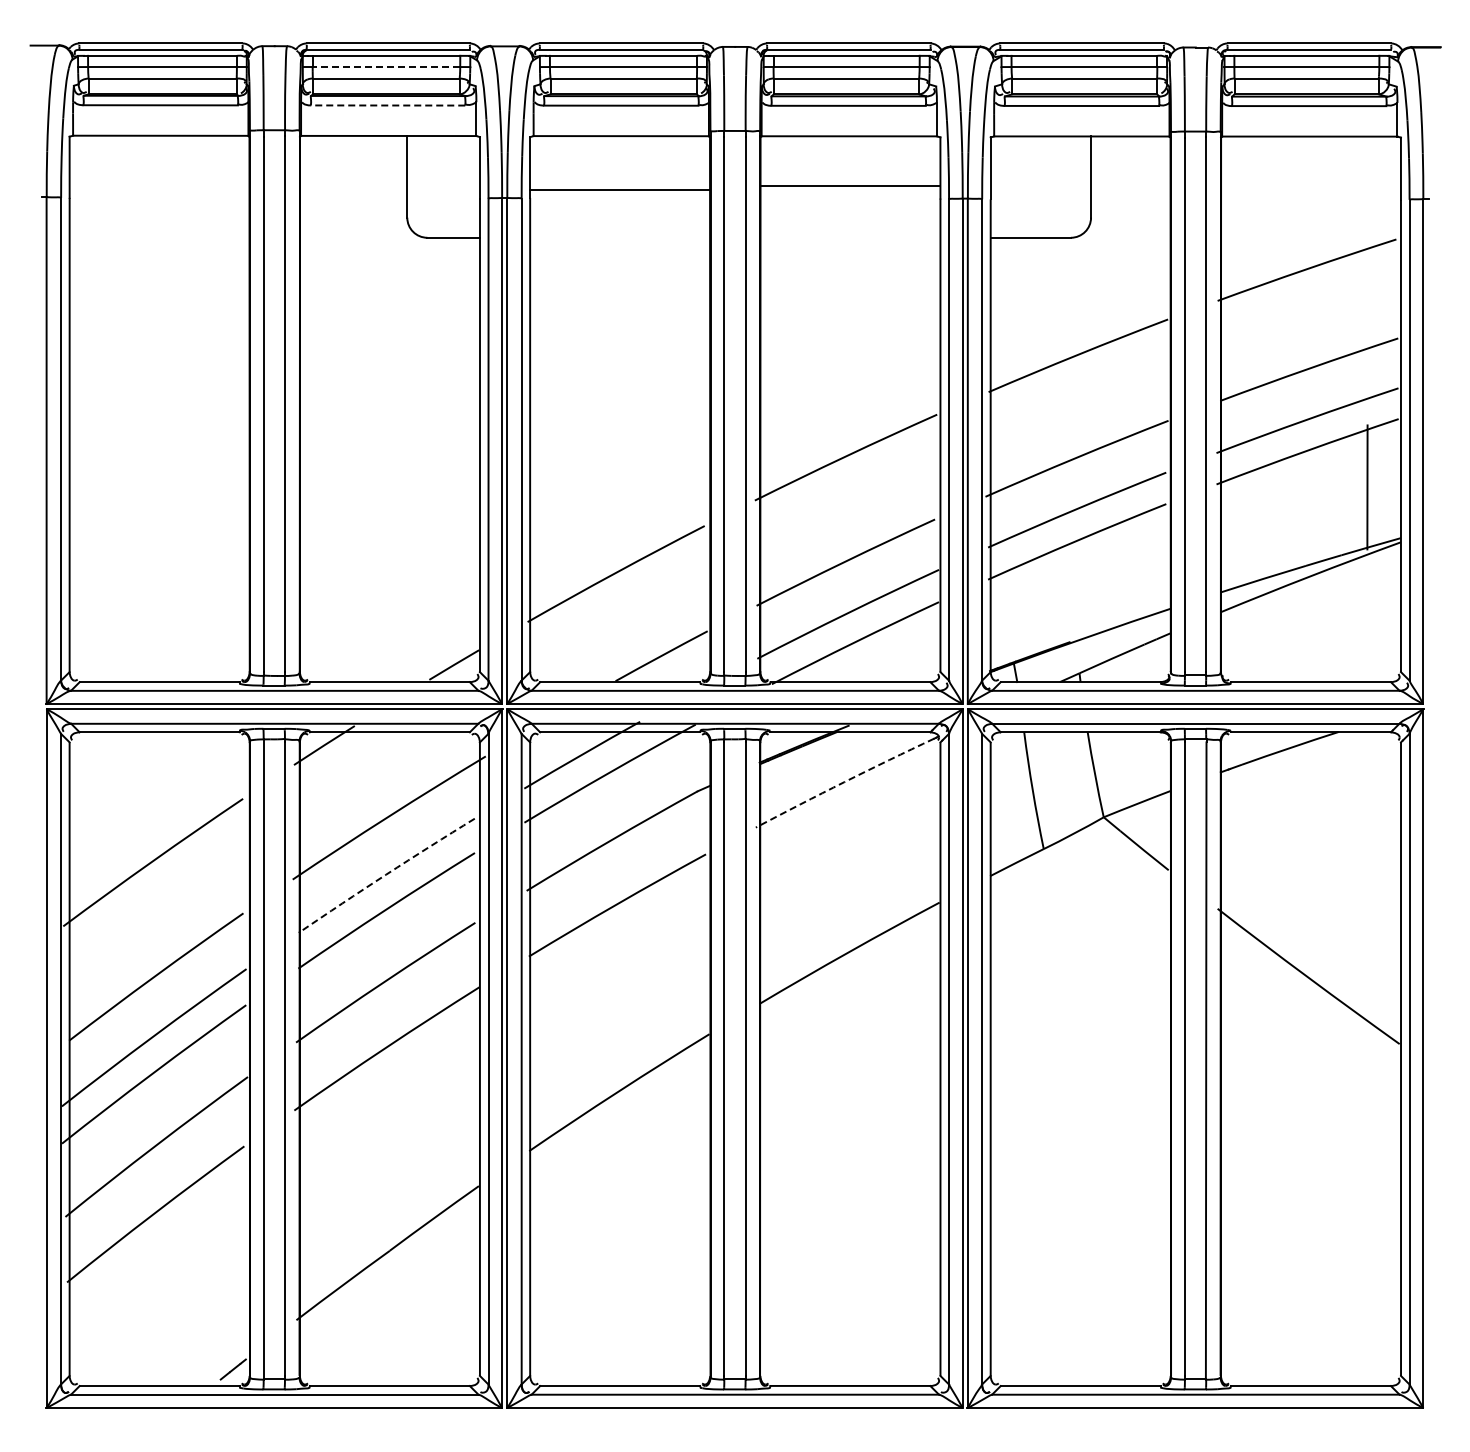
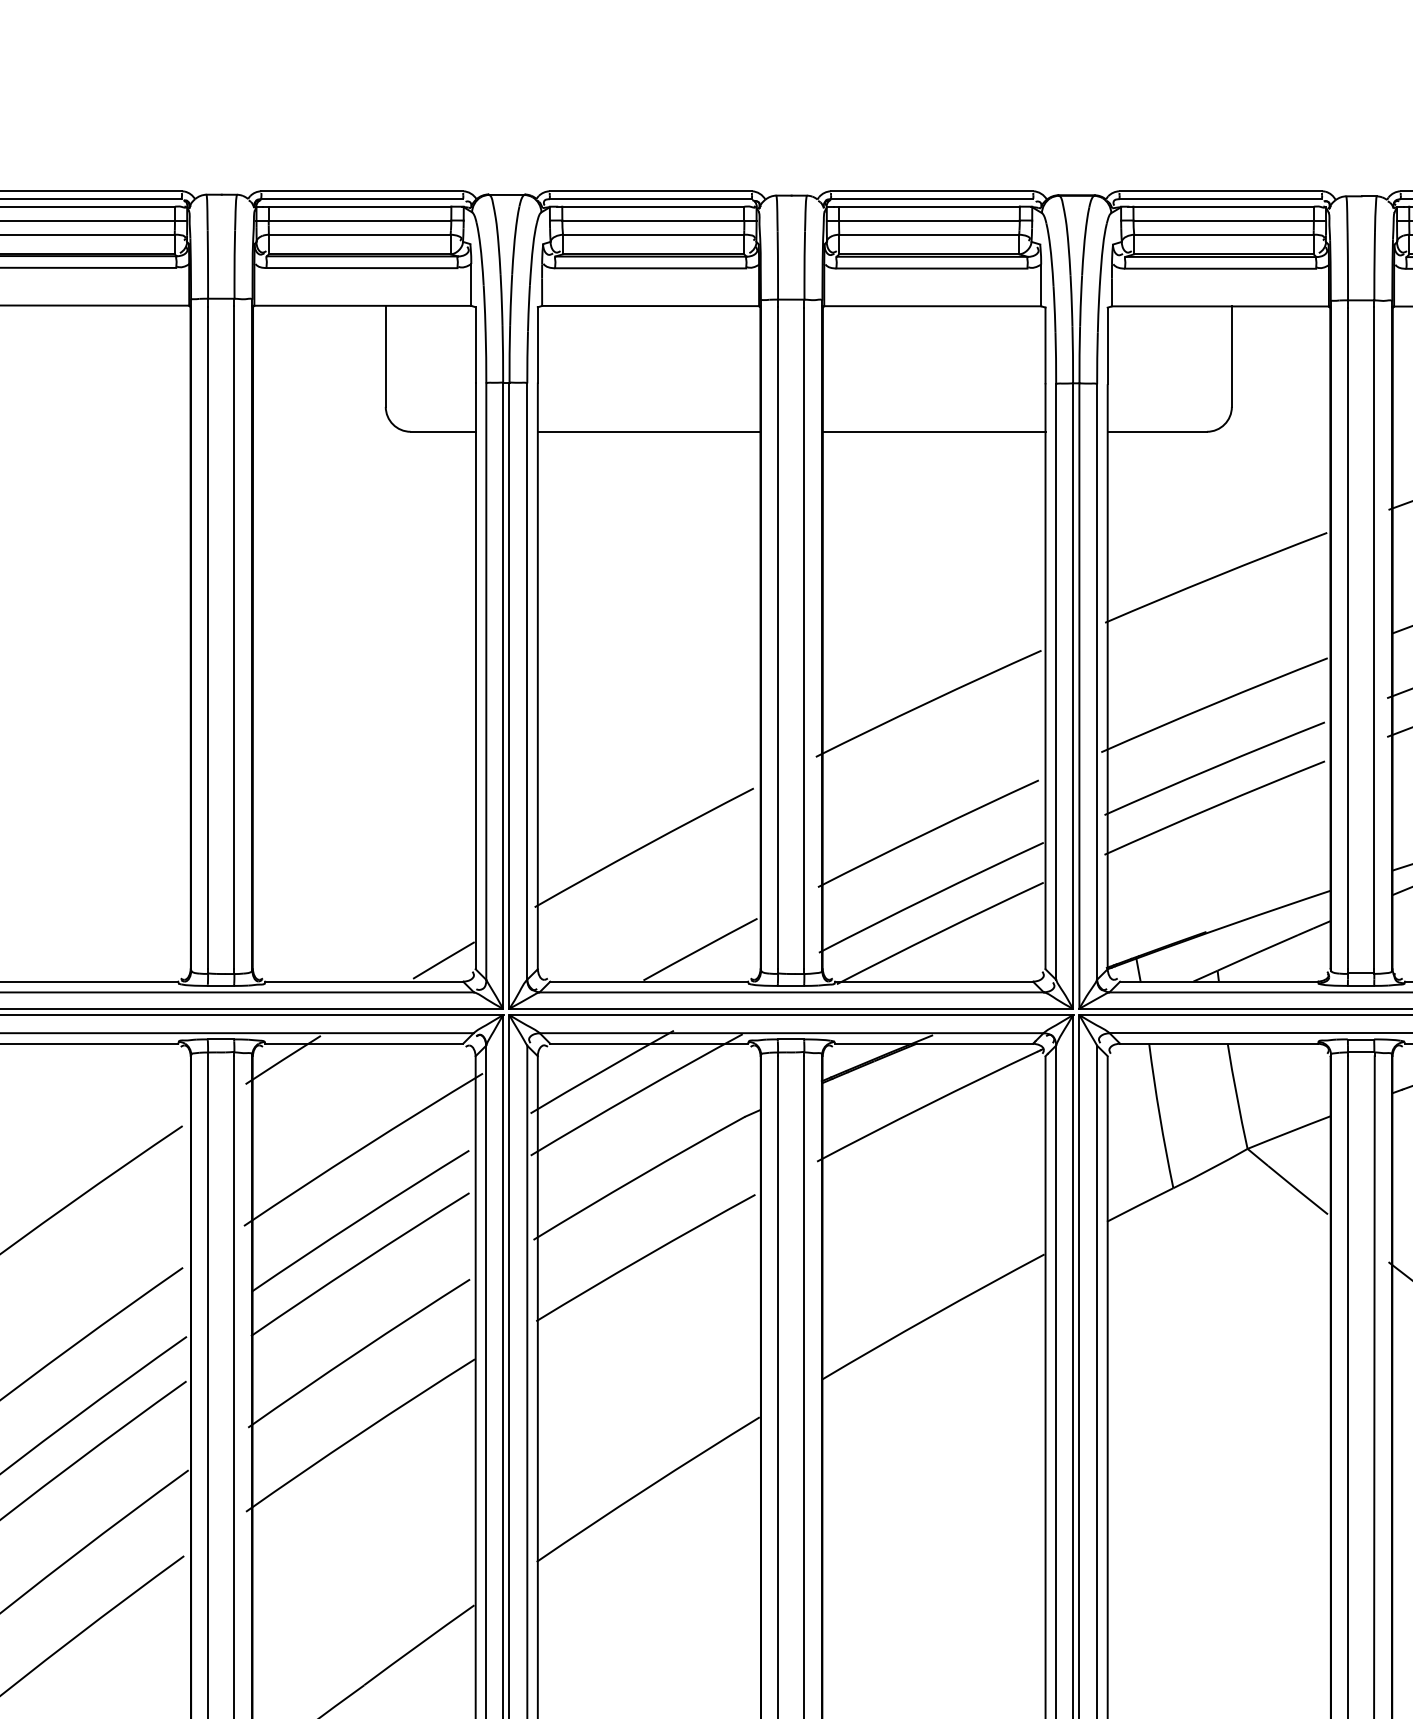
line: (386, 67) -> (360, 221), dashed -> solid
line: (387, 105) -> (361, 268), dashed -> solid
line: (850, 185) -> (934, 431), moved
line: (620, 189) -> (649, 431), moved
arc: (844, 782) -> (926, 1105), dashed -> solid
arc: (386, 874) -> (360, 1219), dashed -> solid

